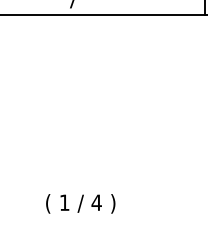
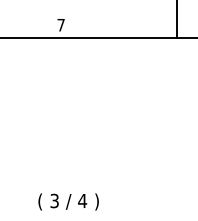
text: (64, 202) -> (54, 200), 1 -> 3

